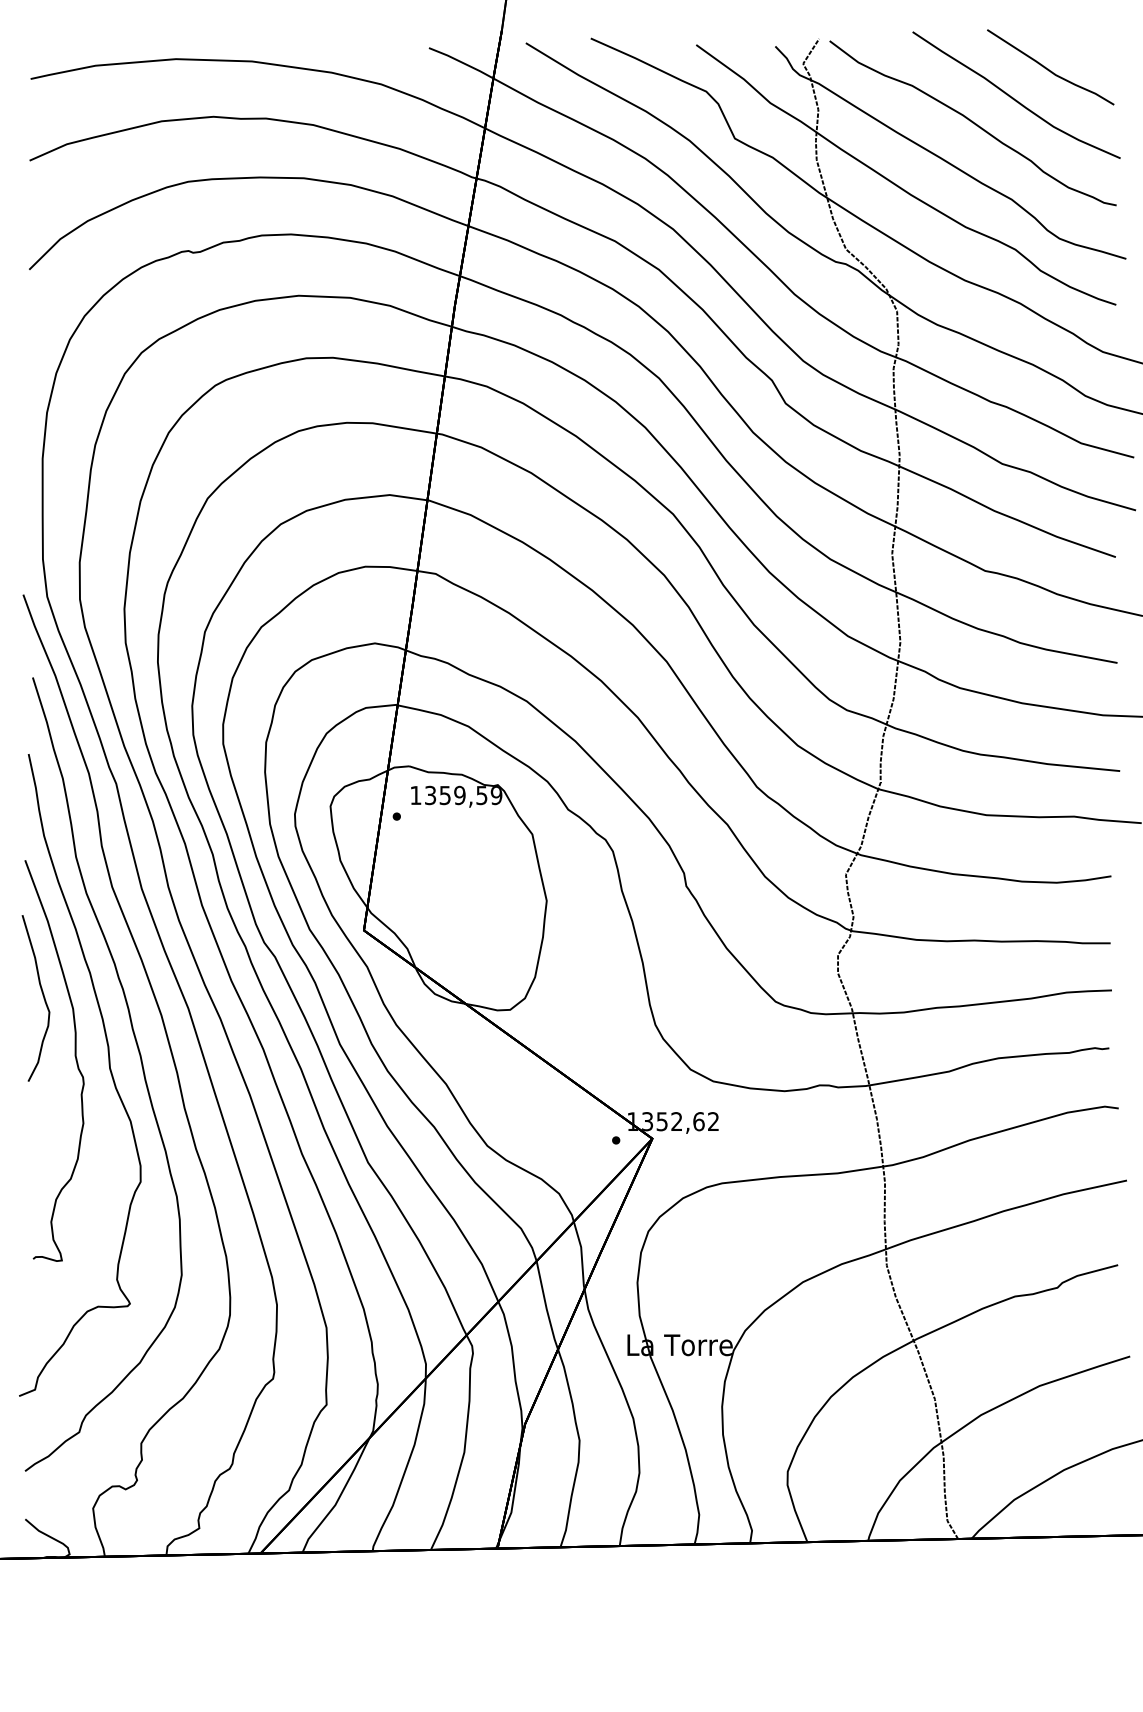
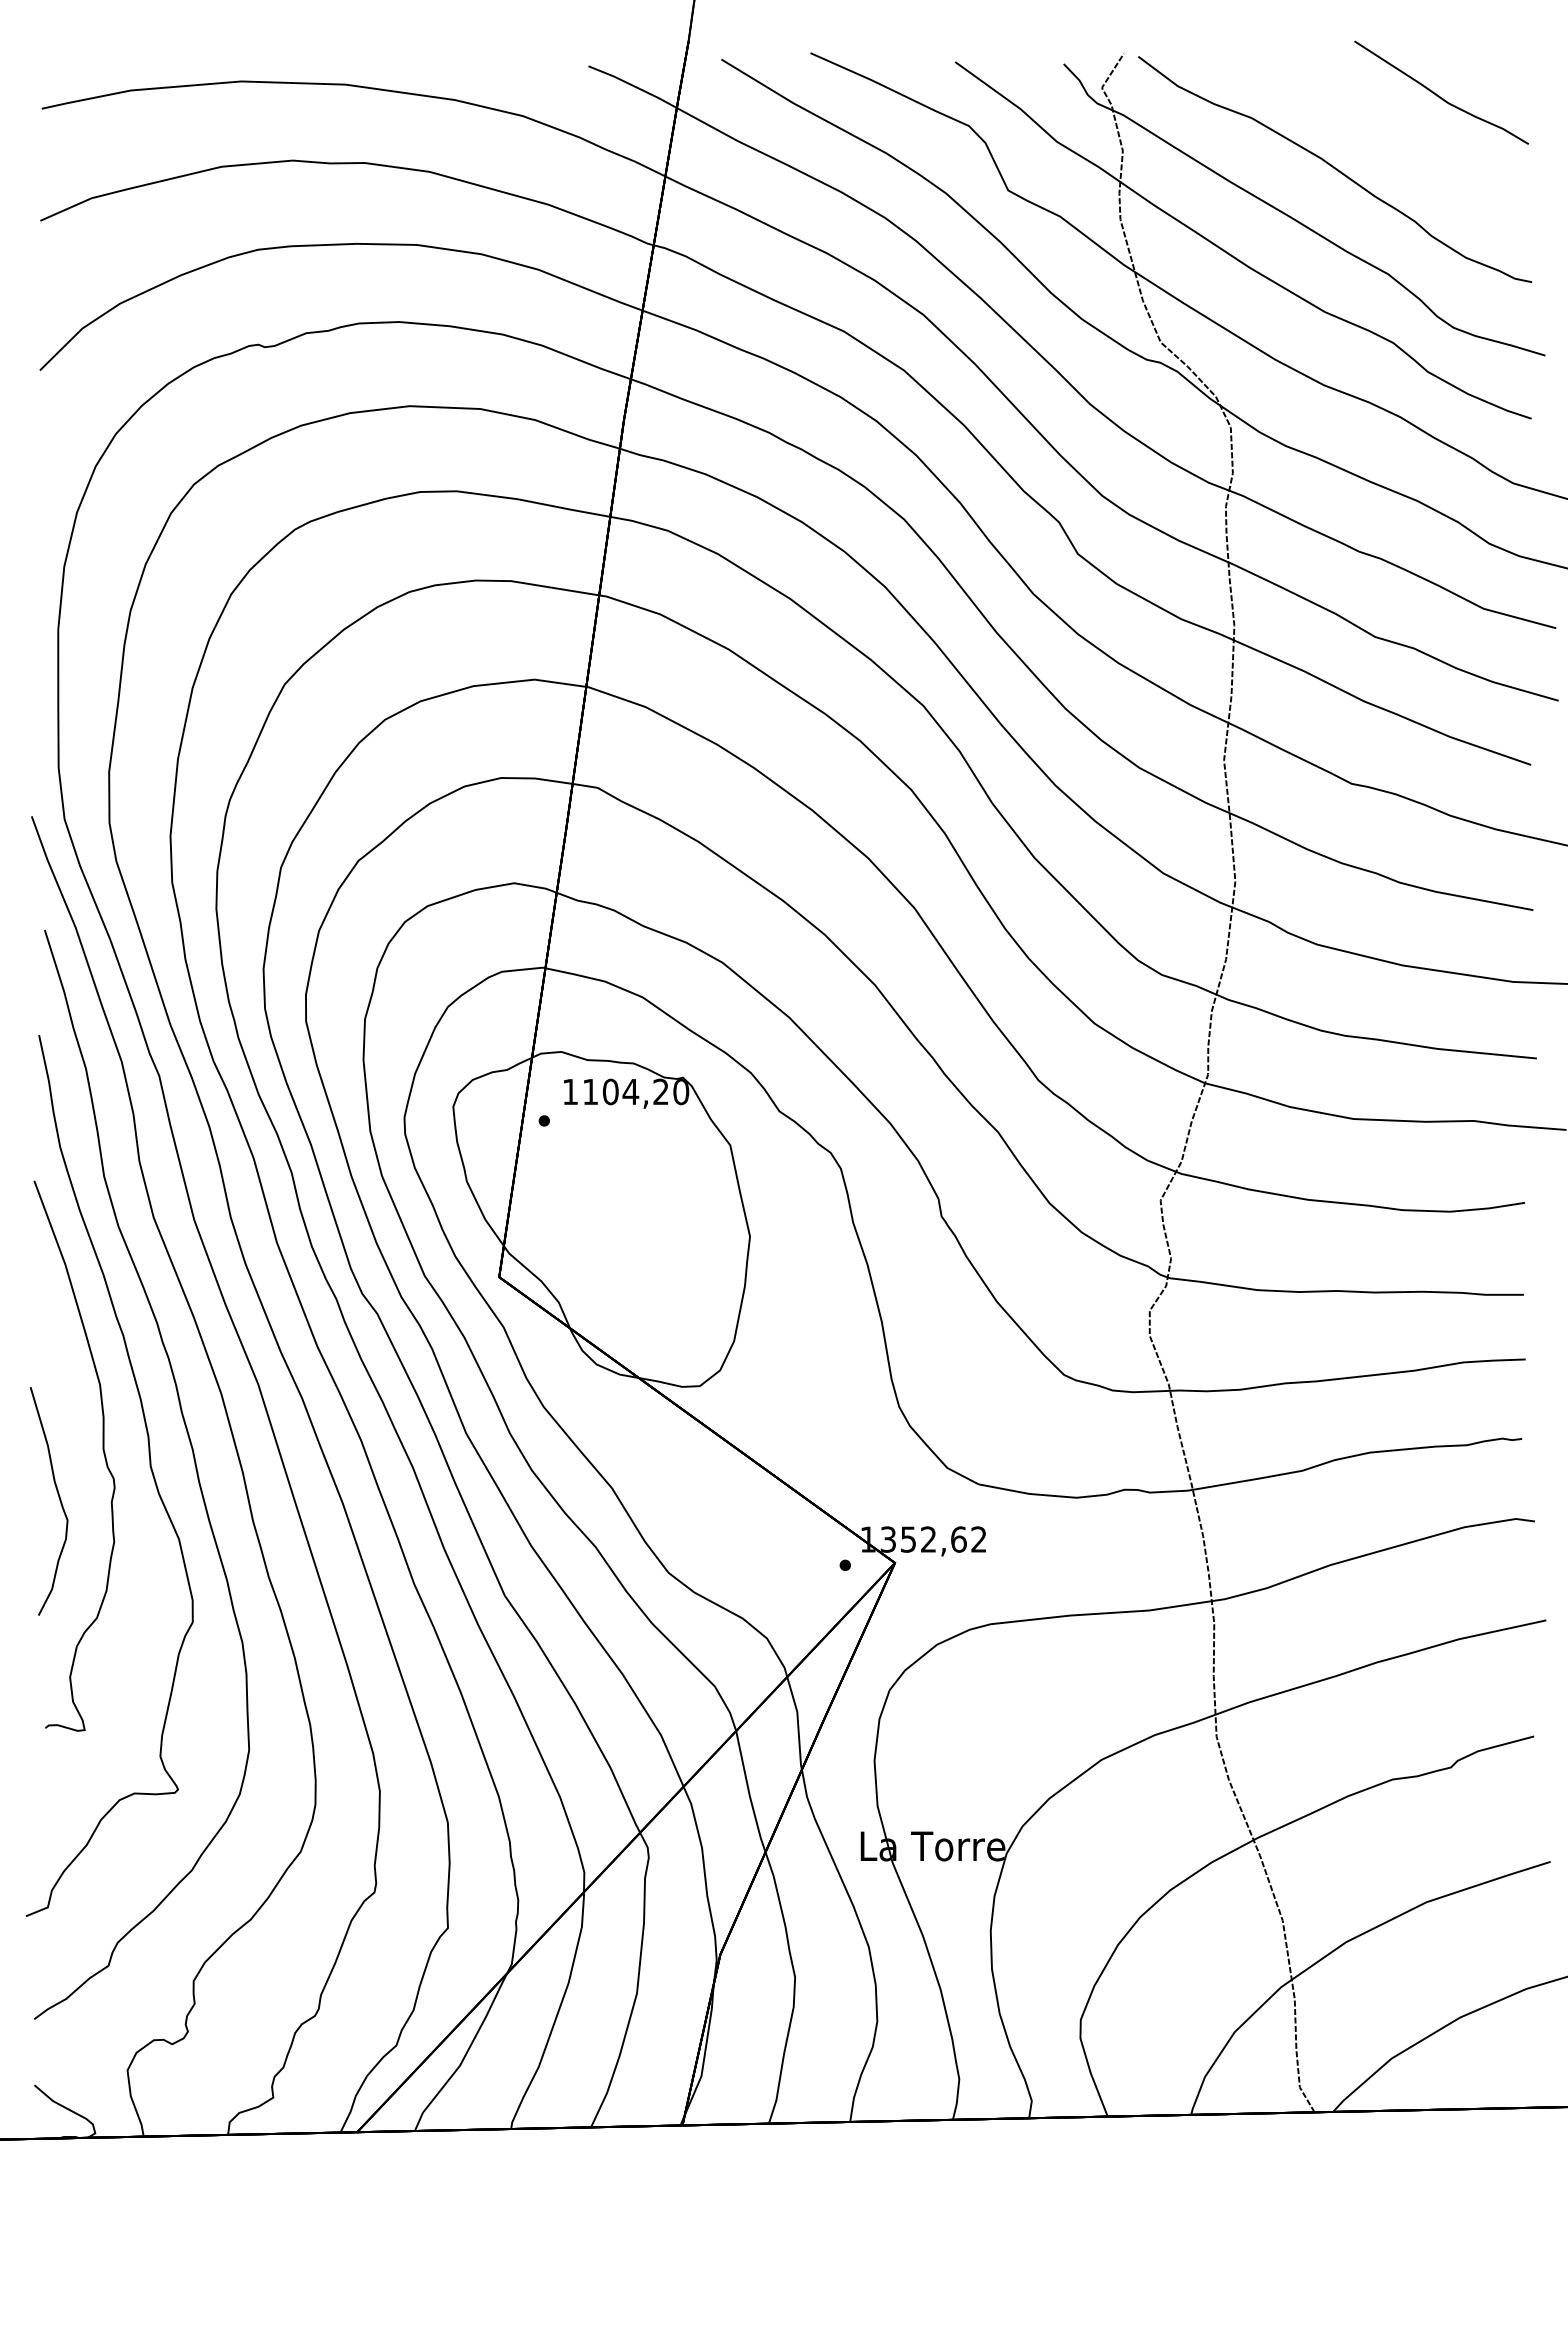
curve: (1013, 97) -> (1390, 134), removed
text: (464, 795) -> (636, 1091), 1359,59 -> 1104,20
curve: (42, 995) -> (58, 1497), moved

